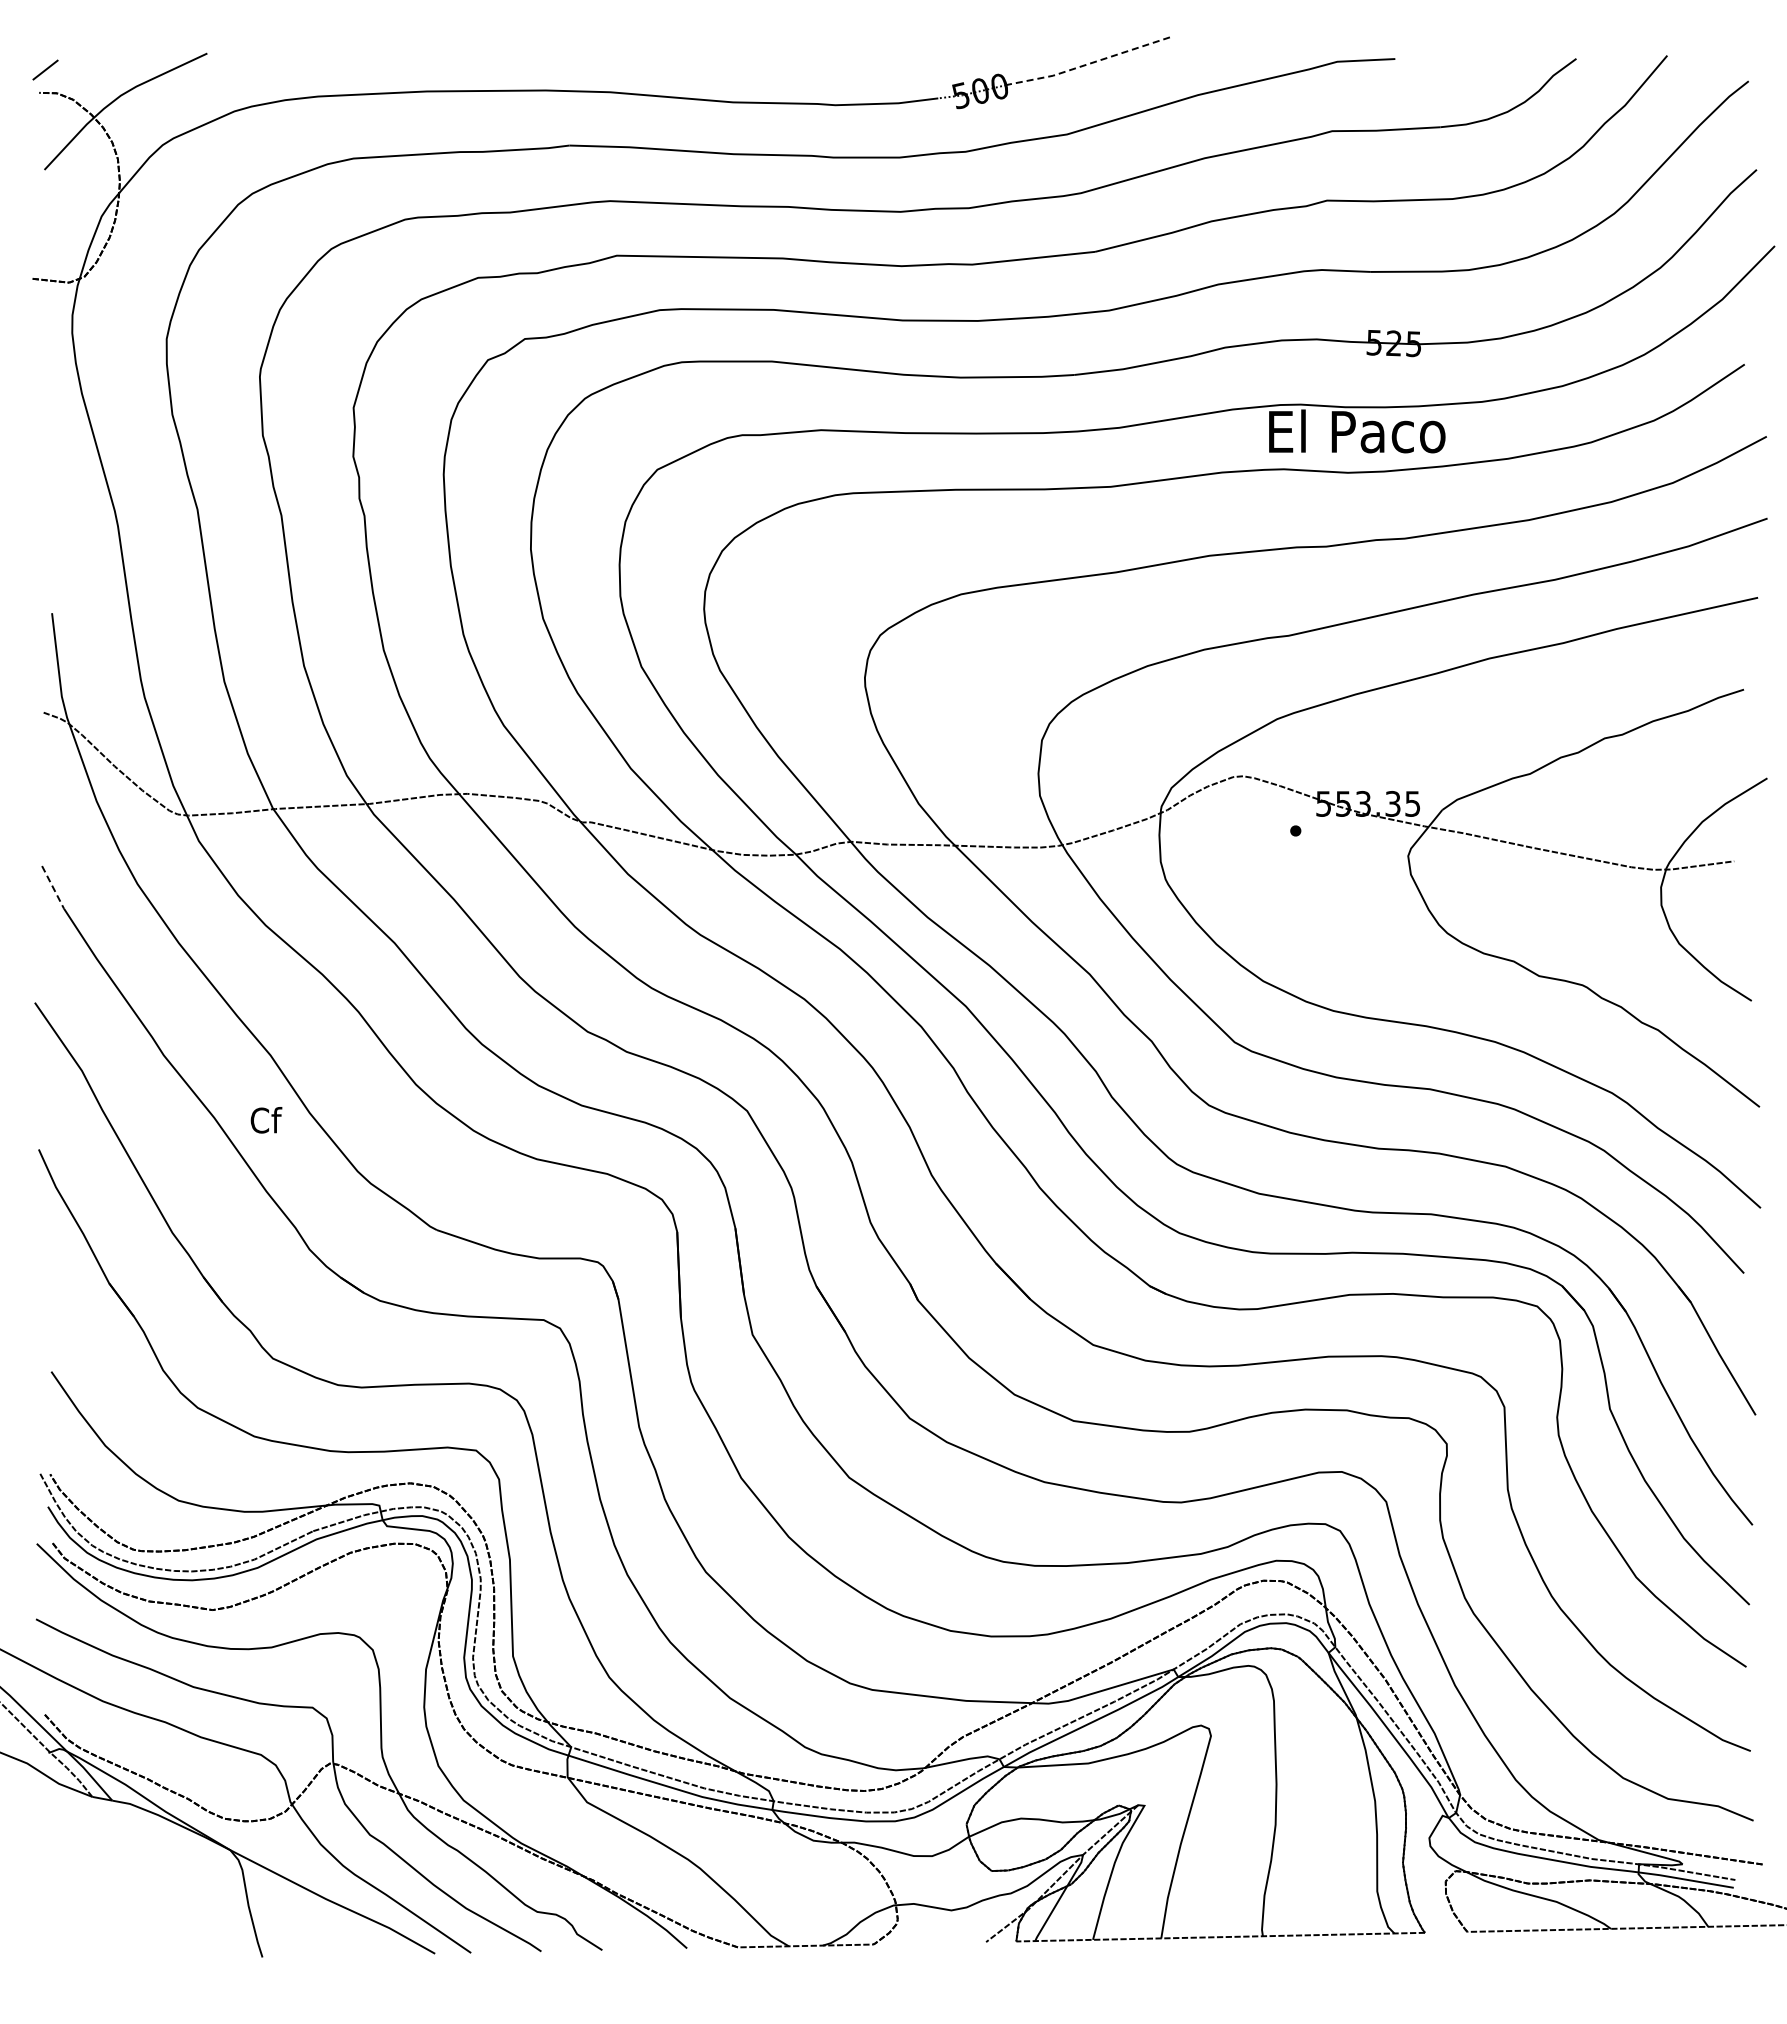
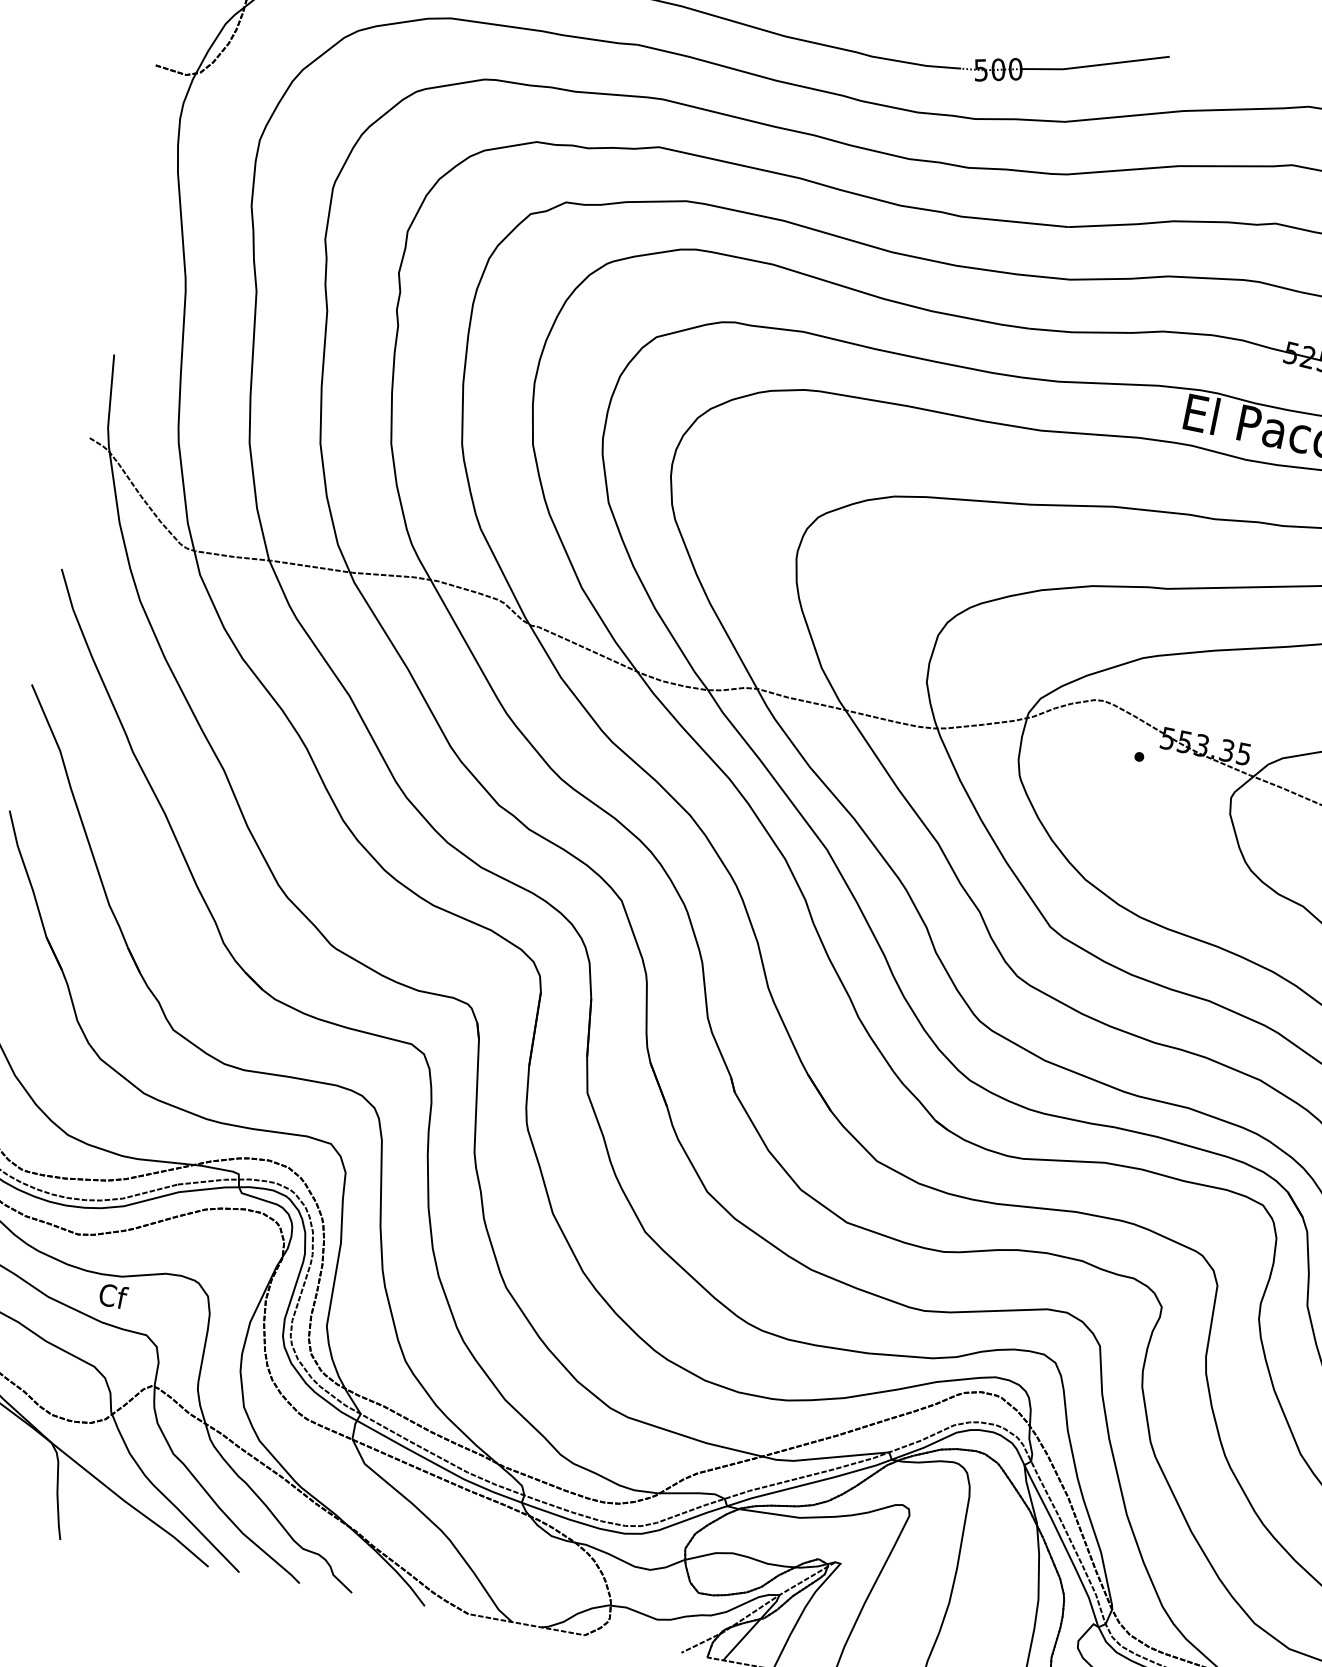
line: (1087, 64) -> (1094, 65), dashed -> solid
line: (53, 887) -> (67, 589), dashed -> solid
text: (266, 1120) -> (113, 1296), moved

